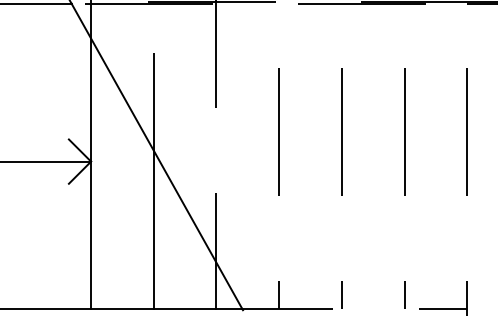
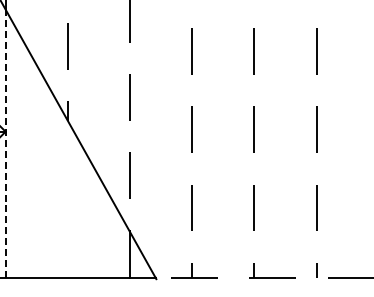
line: (91, 173) -> (6, 143), solid -> dashed
line: (153, 229) -> (67, 199), removed

